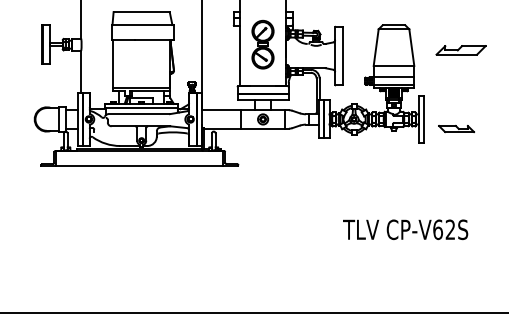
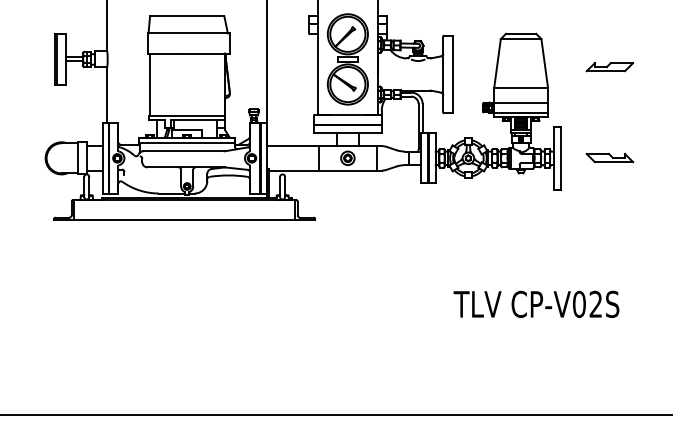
part: (262, 44) -> (347, 59), size x1.43
part: (460, 50) -> (609, 67), size x0.71
part: (456, 128) -> (609, 157), moved
text: (438, 229) -> (579, 303), CP-V62S -> CP-V02S

